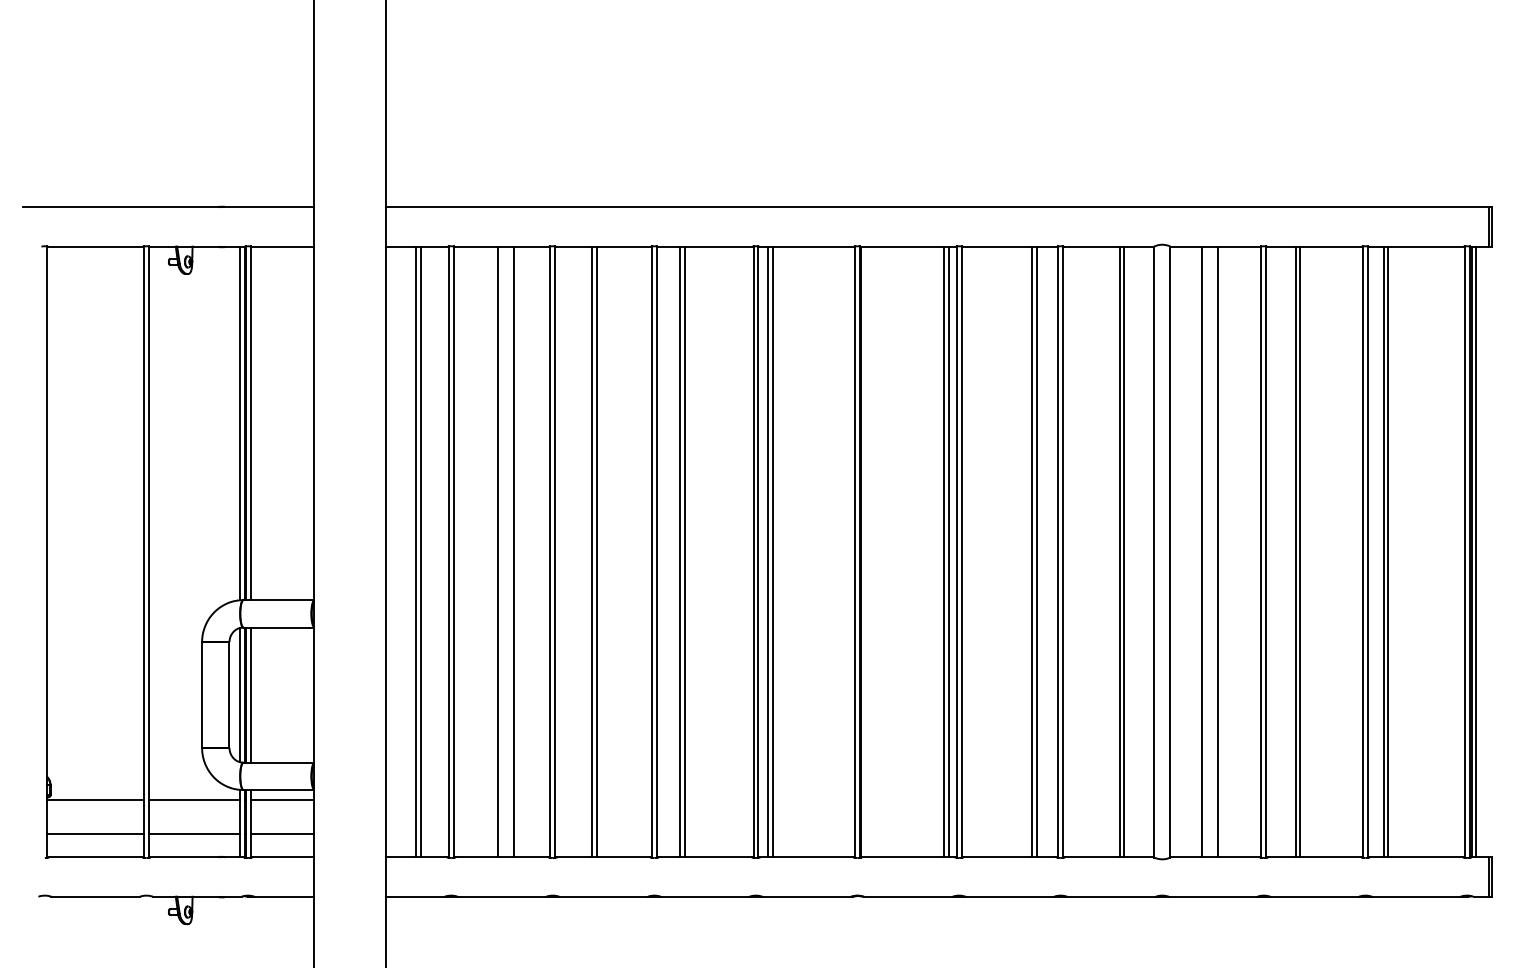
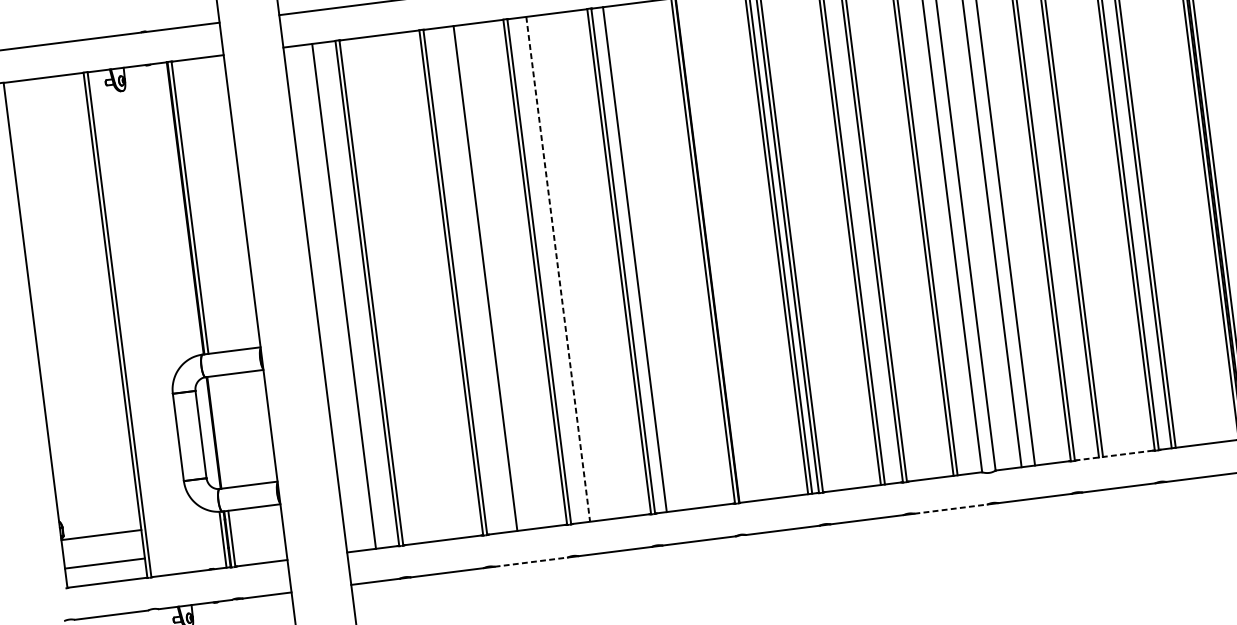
line: (239, 423) -> (180, 209), removed
line: (415, 551) -> (339, 296), removed
line: (498, 551) -> (408, 287), removed
line: (514, 551) -> (421, 286), removed
line: (596, 551) -> (489, 277), removed
line: (684, 551) -> (562, 268), removed
line: (767, 551) -> (630, 259), removed
line: (679, 552) -> (558, 269), solid -> dashed
line: (239, 694) -> (209, 433), removed
line: (250, 694) -> (218, 431), removed
line: (193, 799) -> (182, 524), removed
line: (281, 799) -> (254, 515), removed
line: (193, 834) -> (185, 553), removed
line: (281, 834) -> (258, 544), removed
line: (1314, 857) -> (1114, 455), solid -> dashed
line: (604, 896) -> (531, 561), solid -> dashed
line: (1112, 896) -> (951, 508), solid -> dashed

